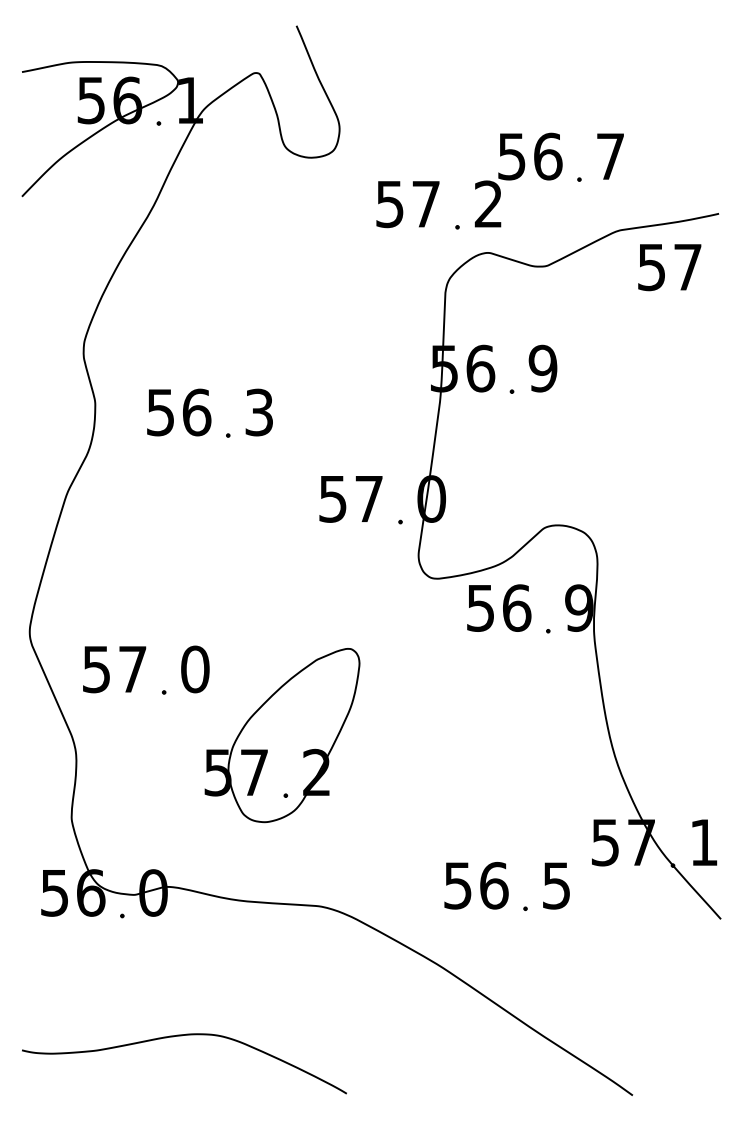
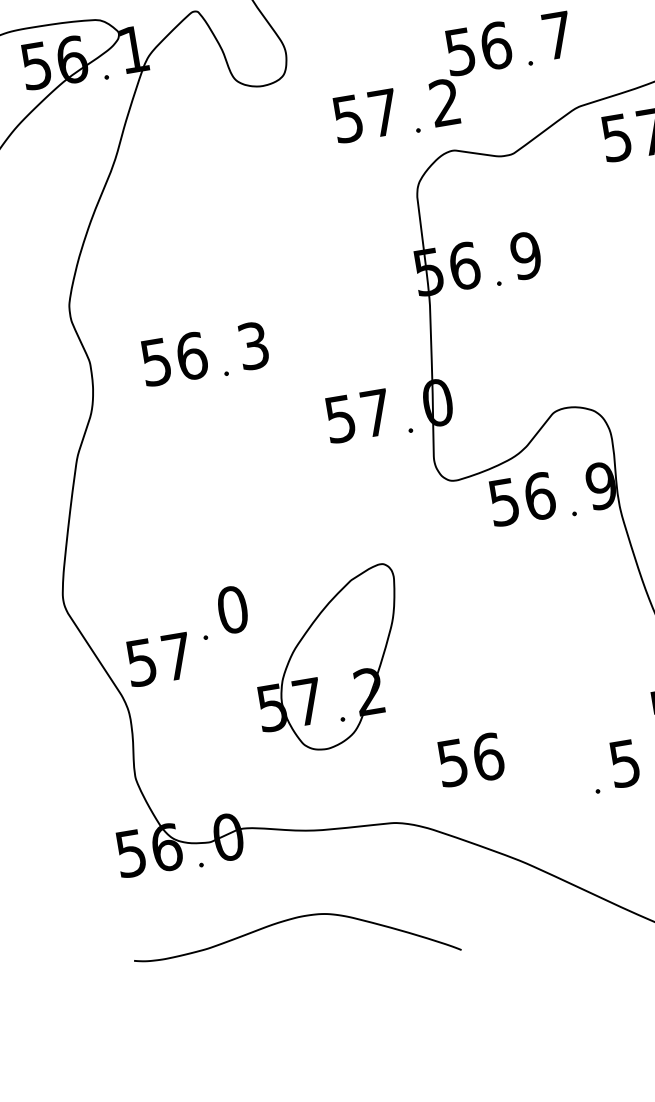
text: (114, 669) -> (159, 659), moved
text: (476, 885) -> (470, 759), moved
curve: (182, 1036) -> (290, 920), moved

